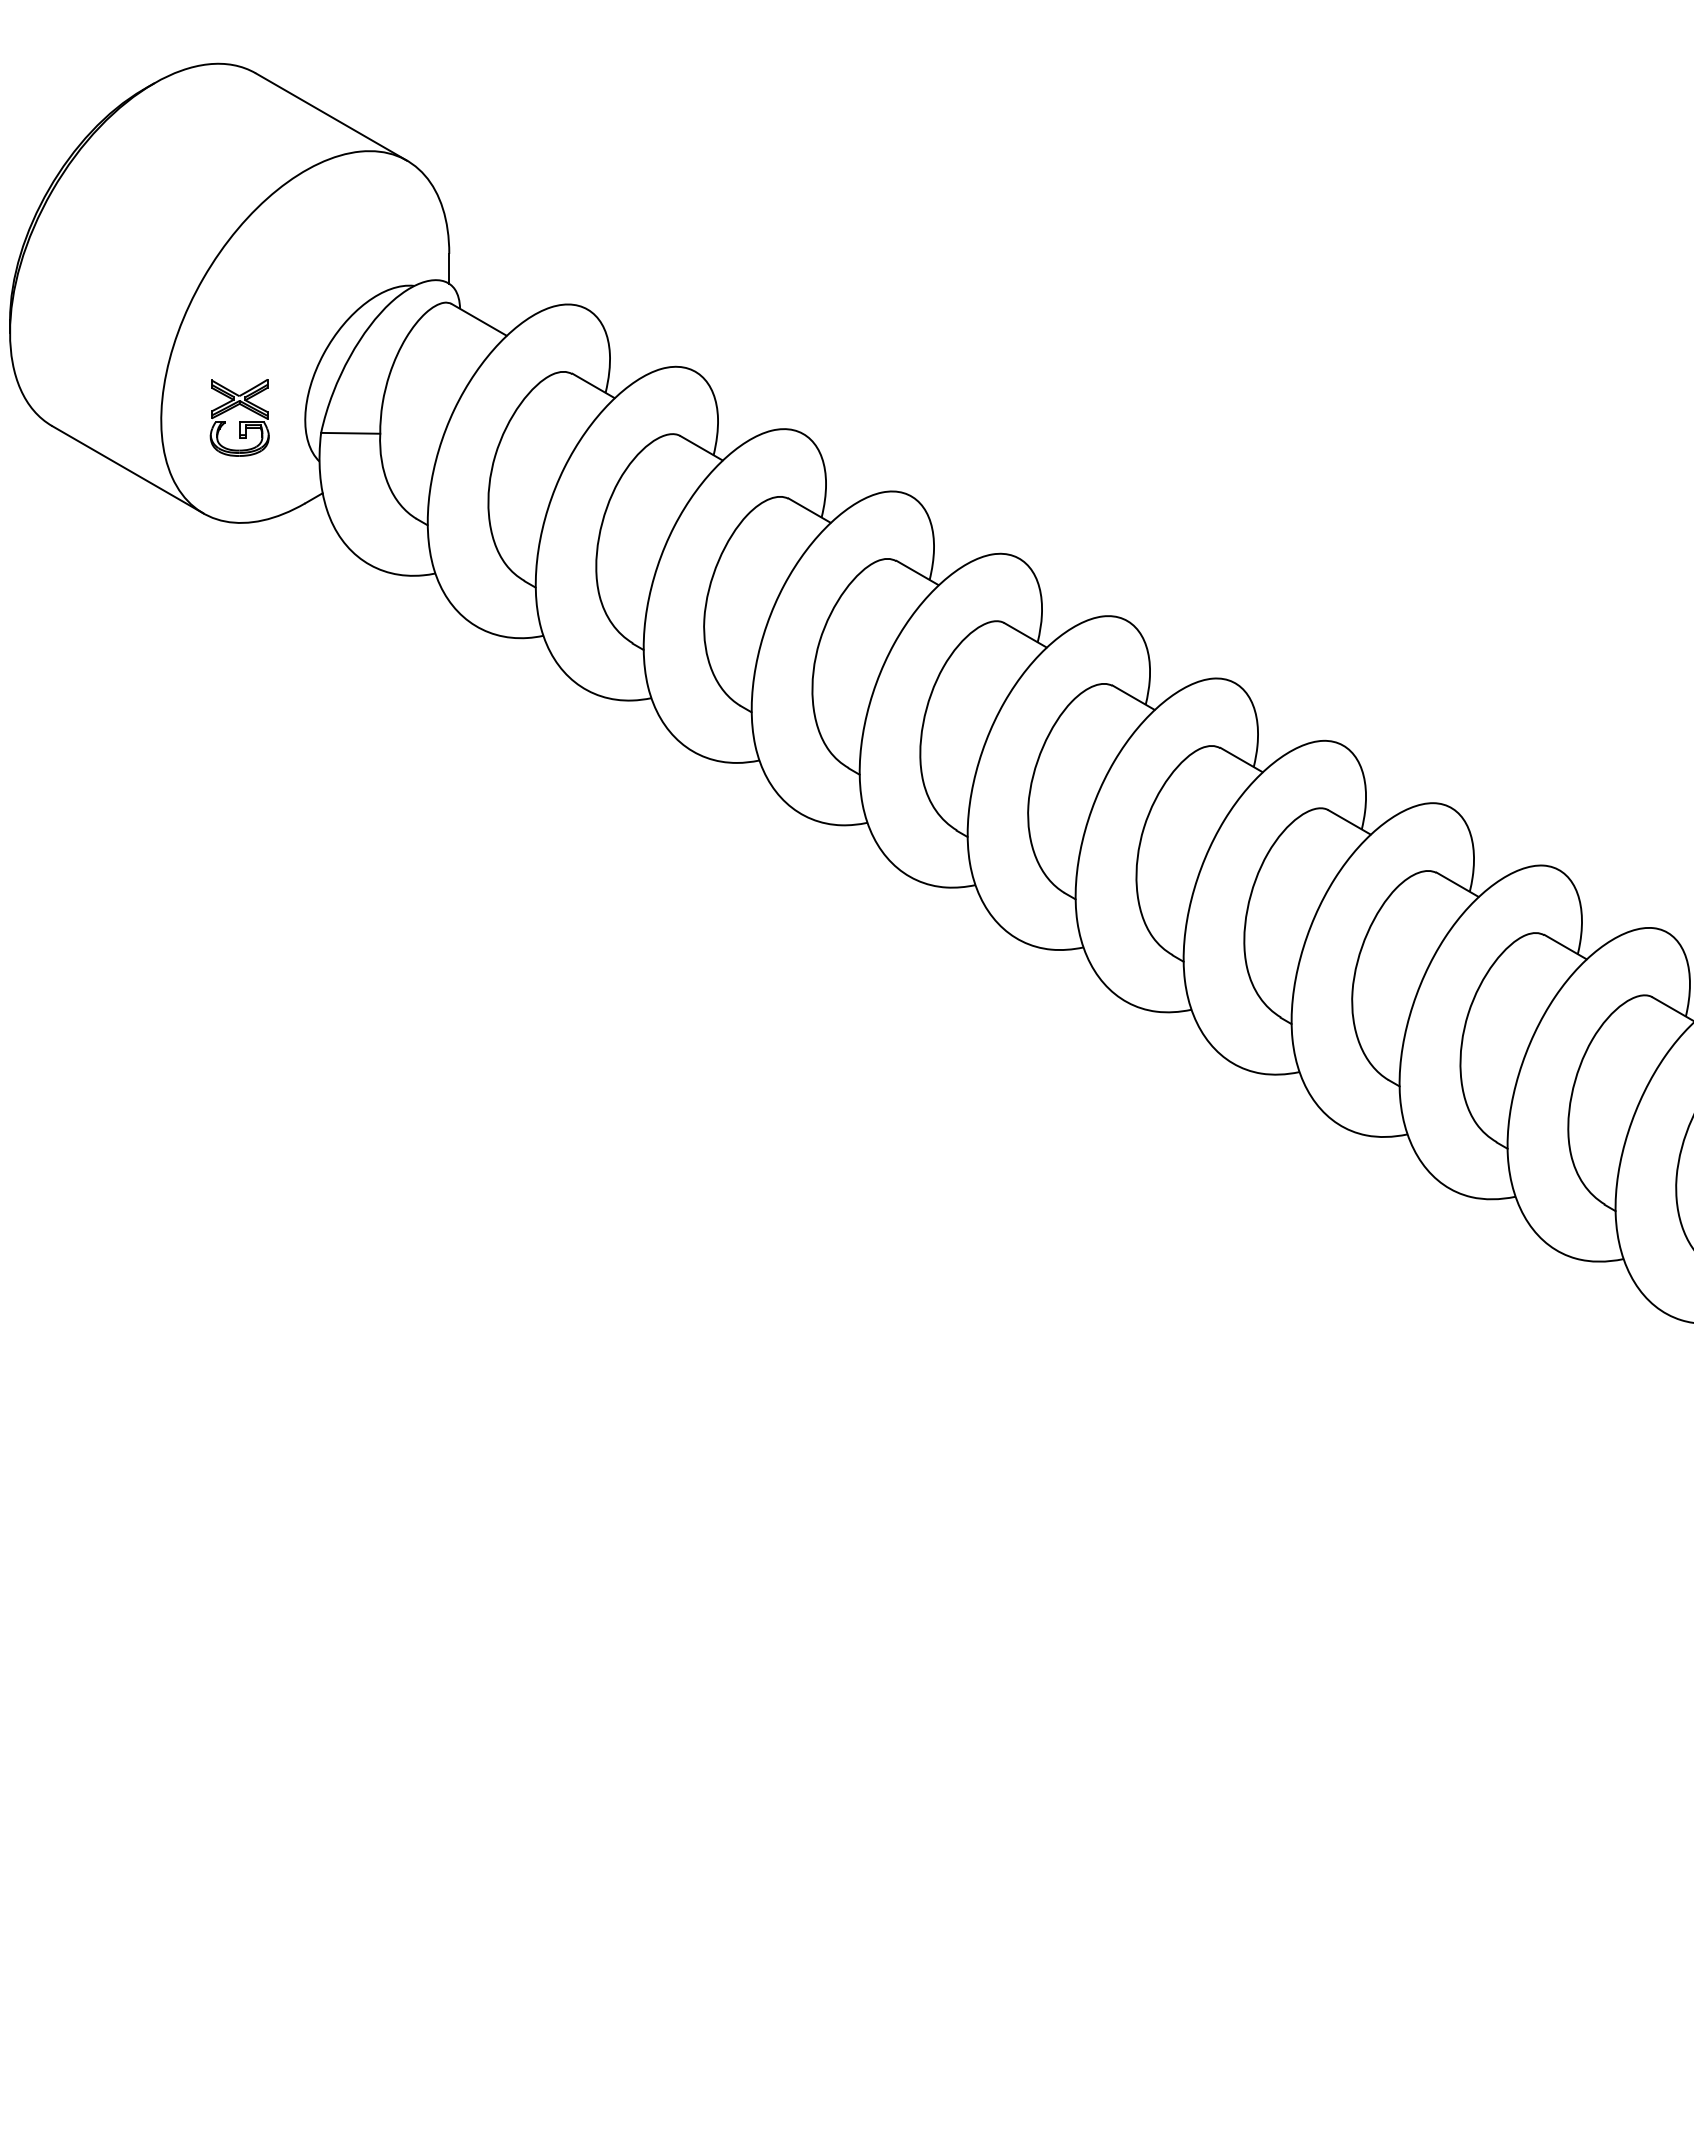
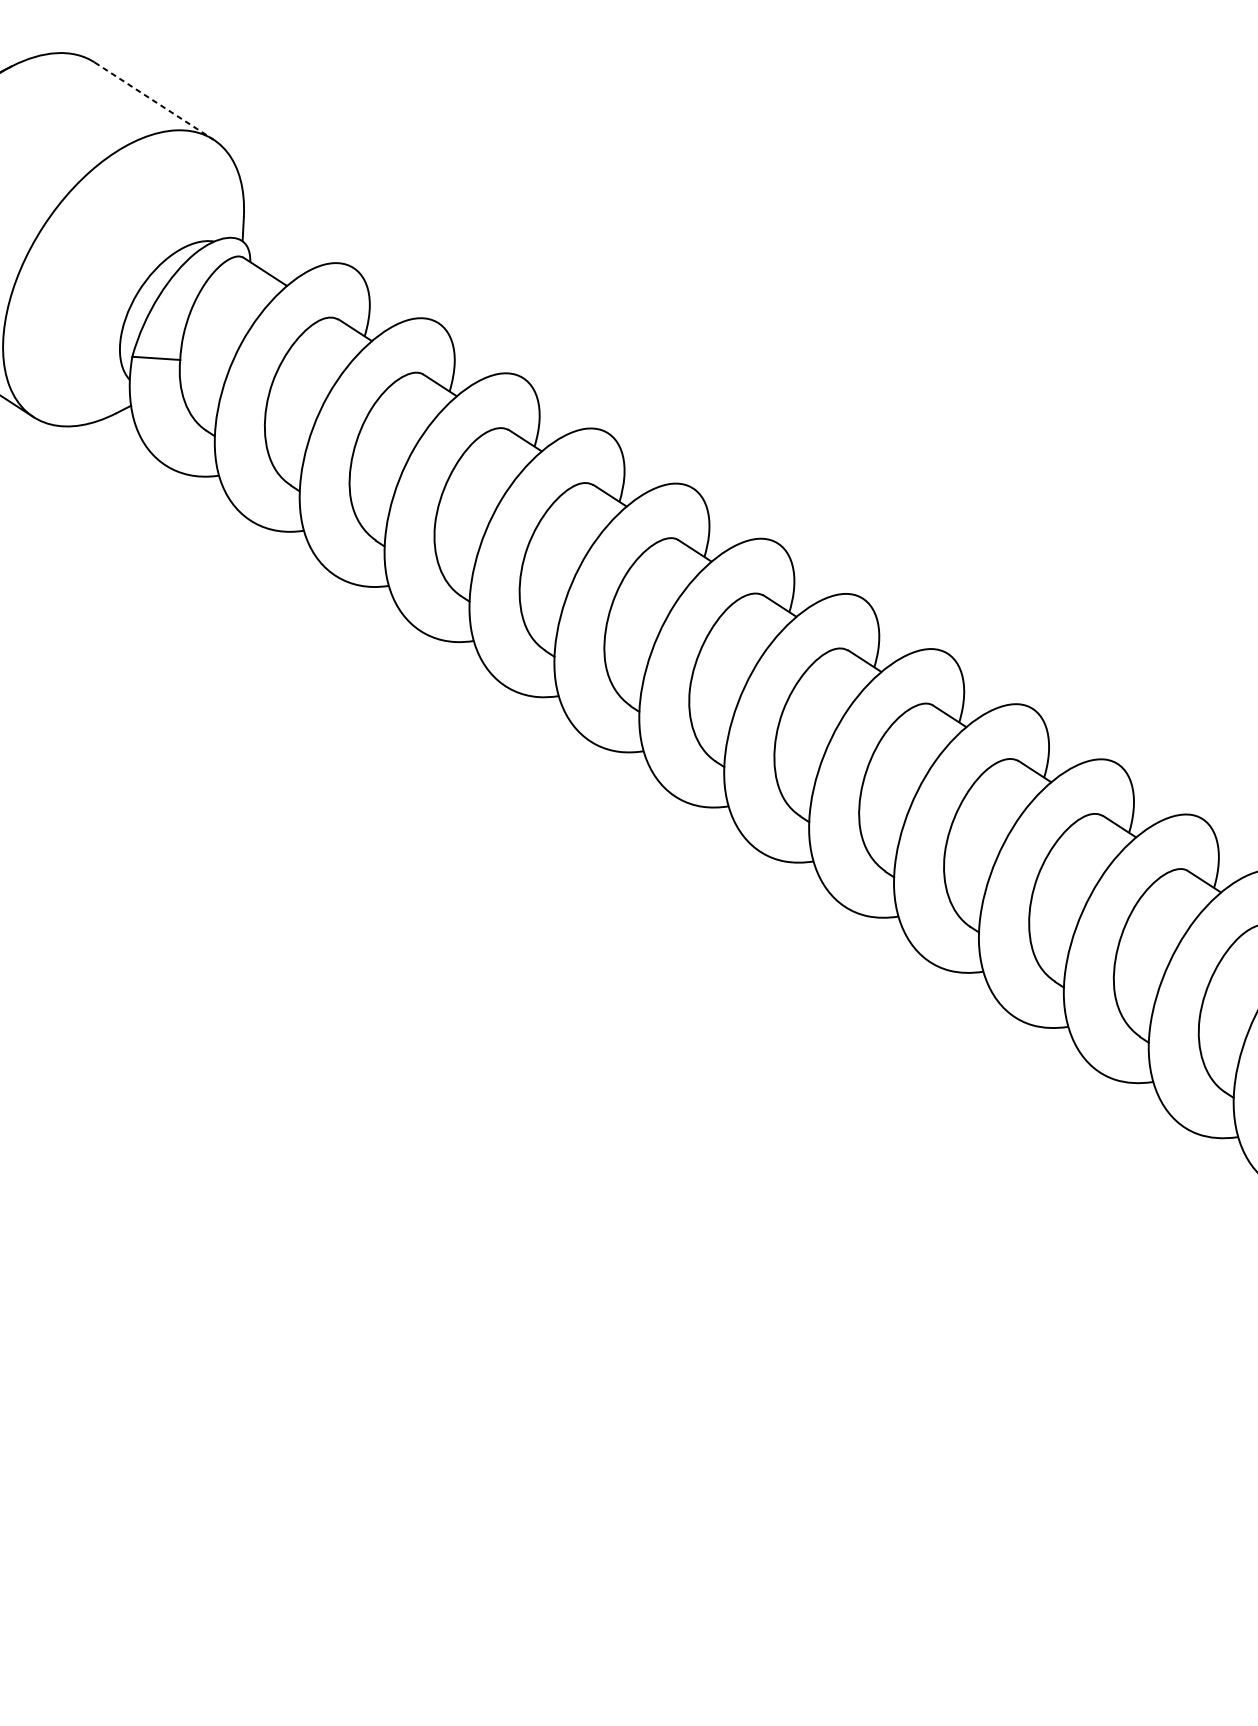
line: (331, 117) -> (154, 101), solid -> dashed
part: (239, 417) -> (66, 340), removed

